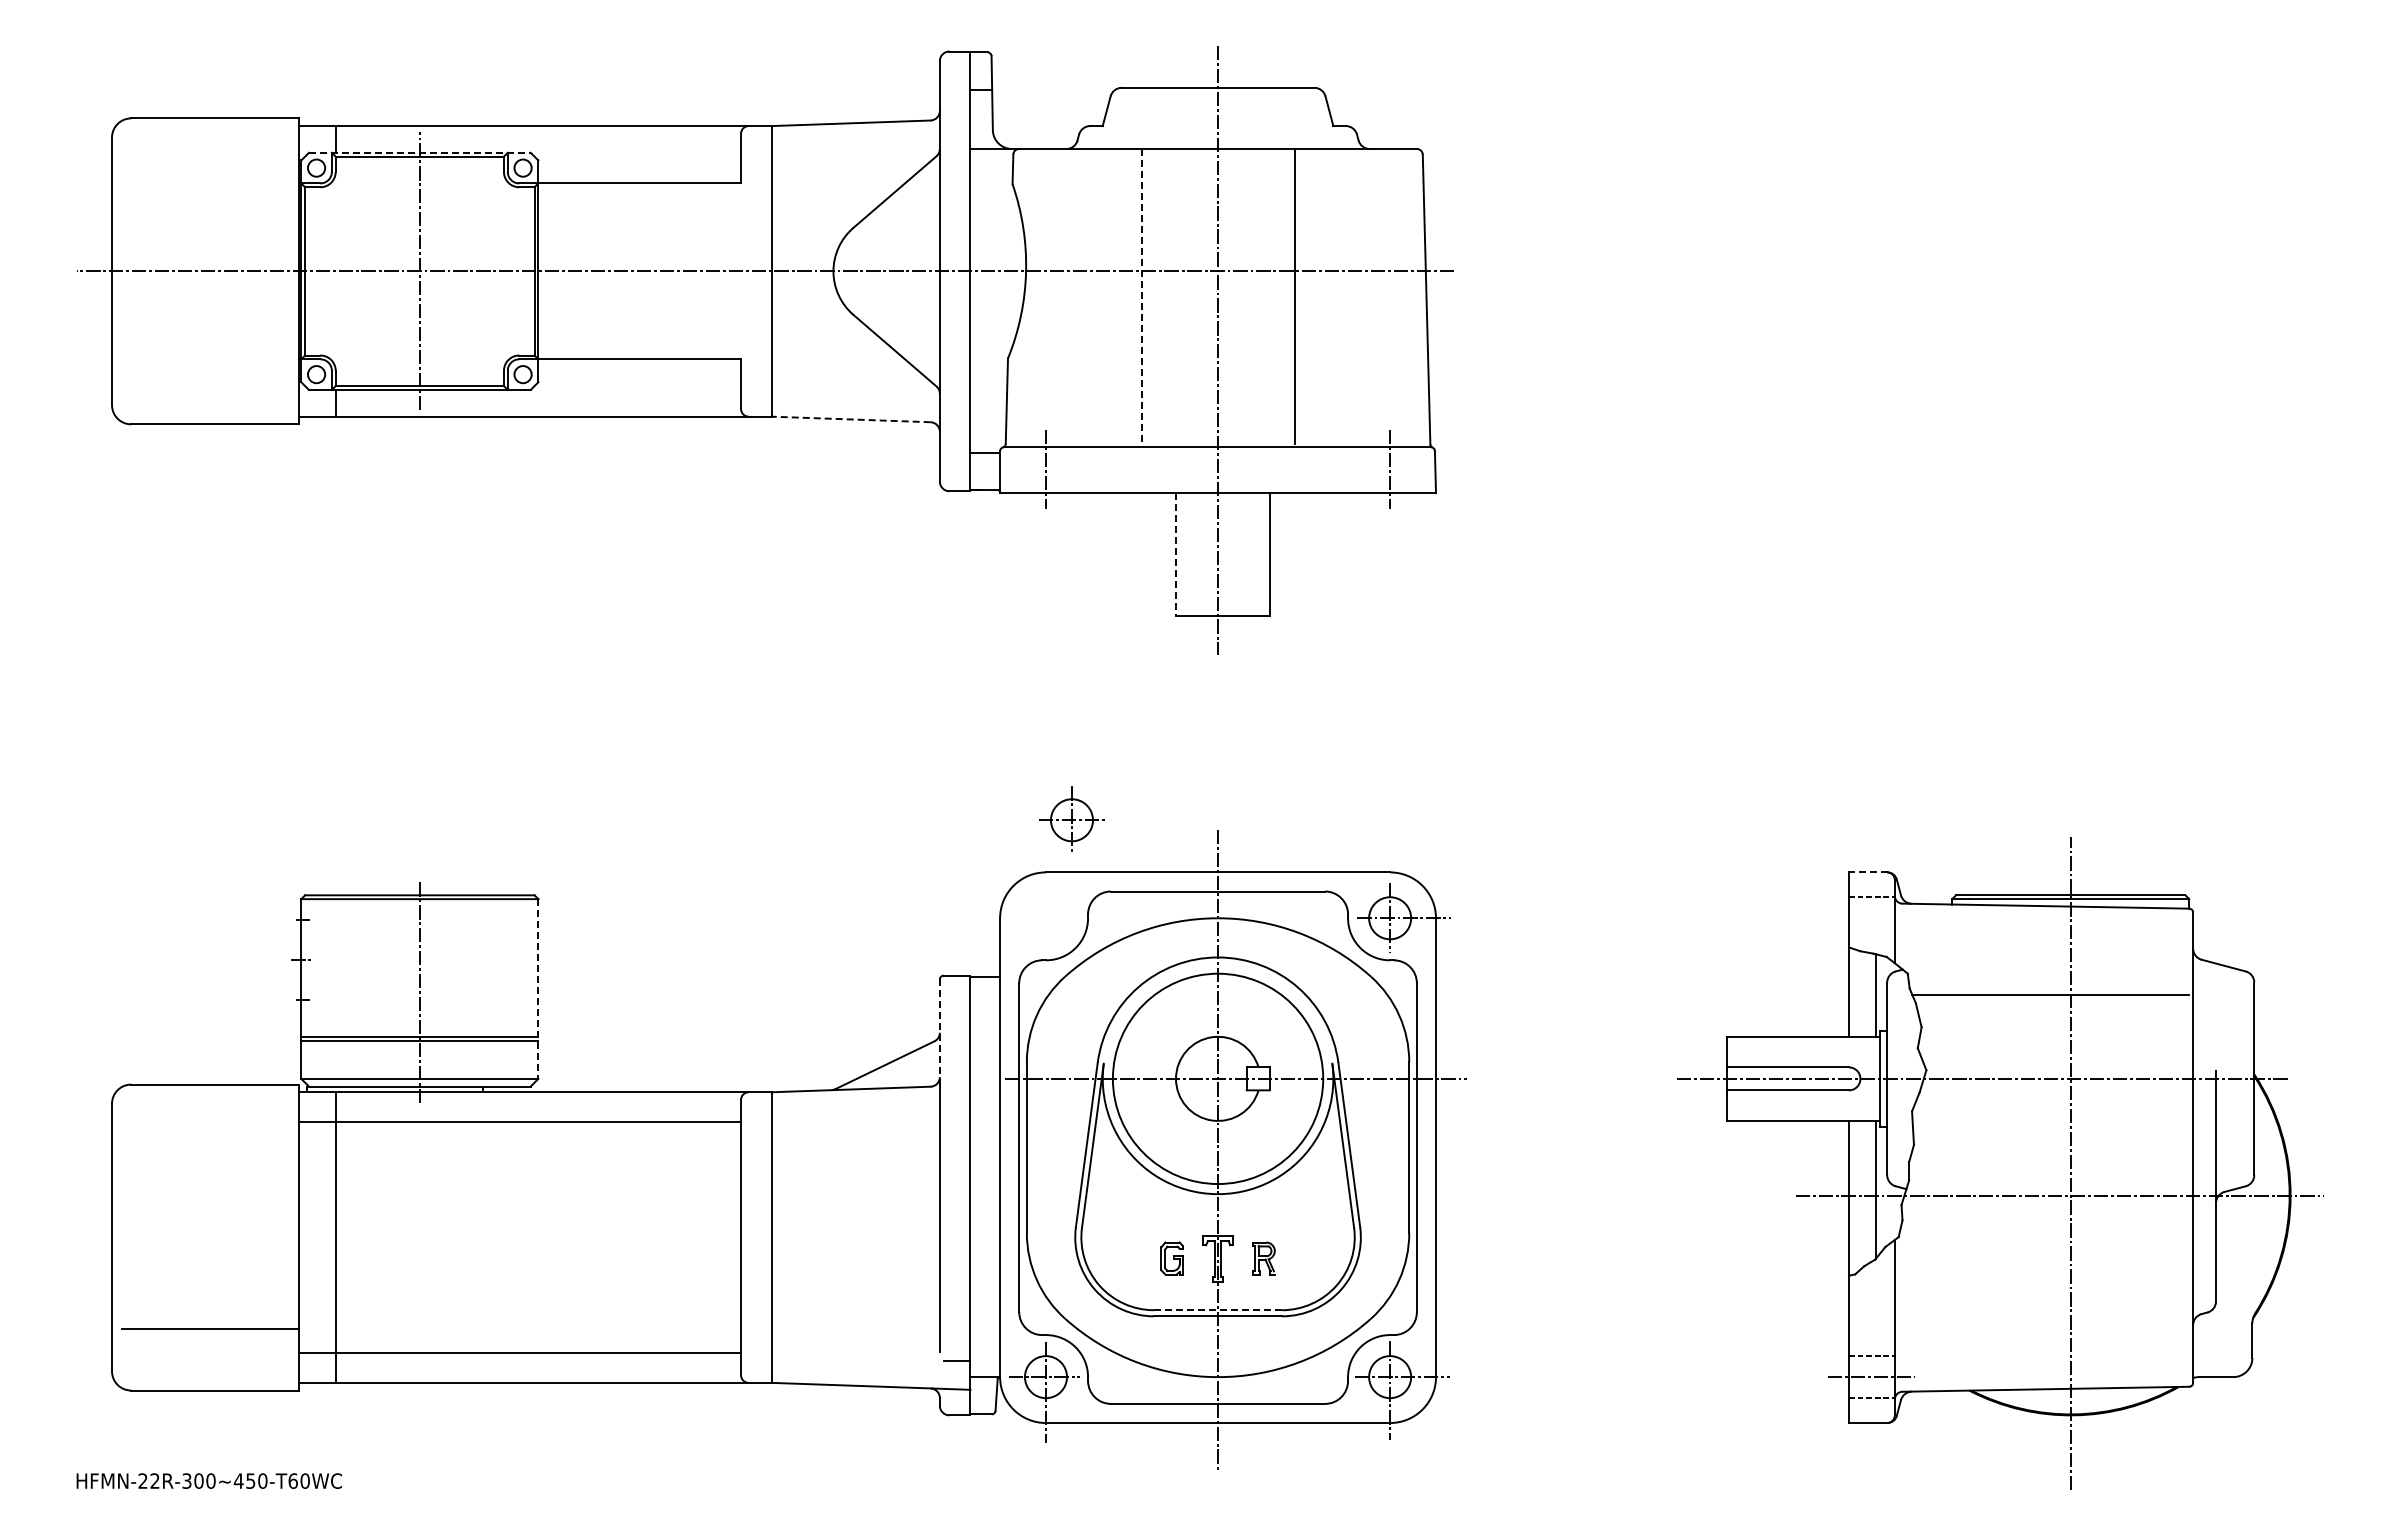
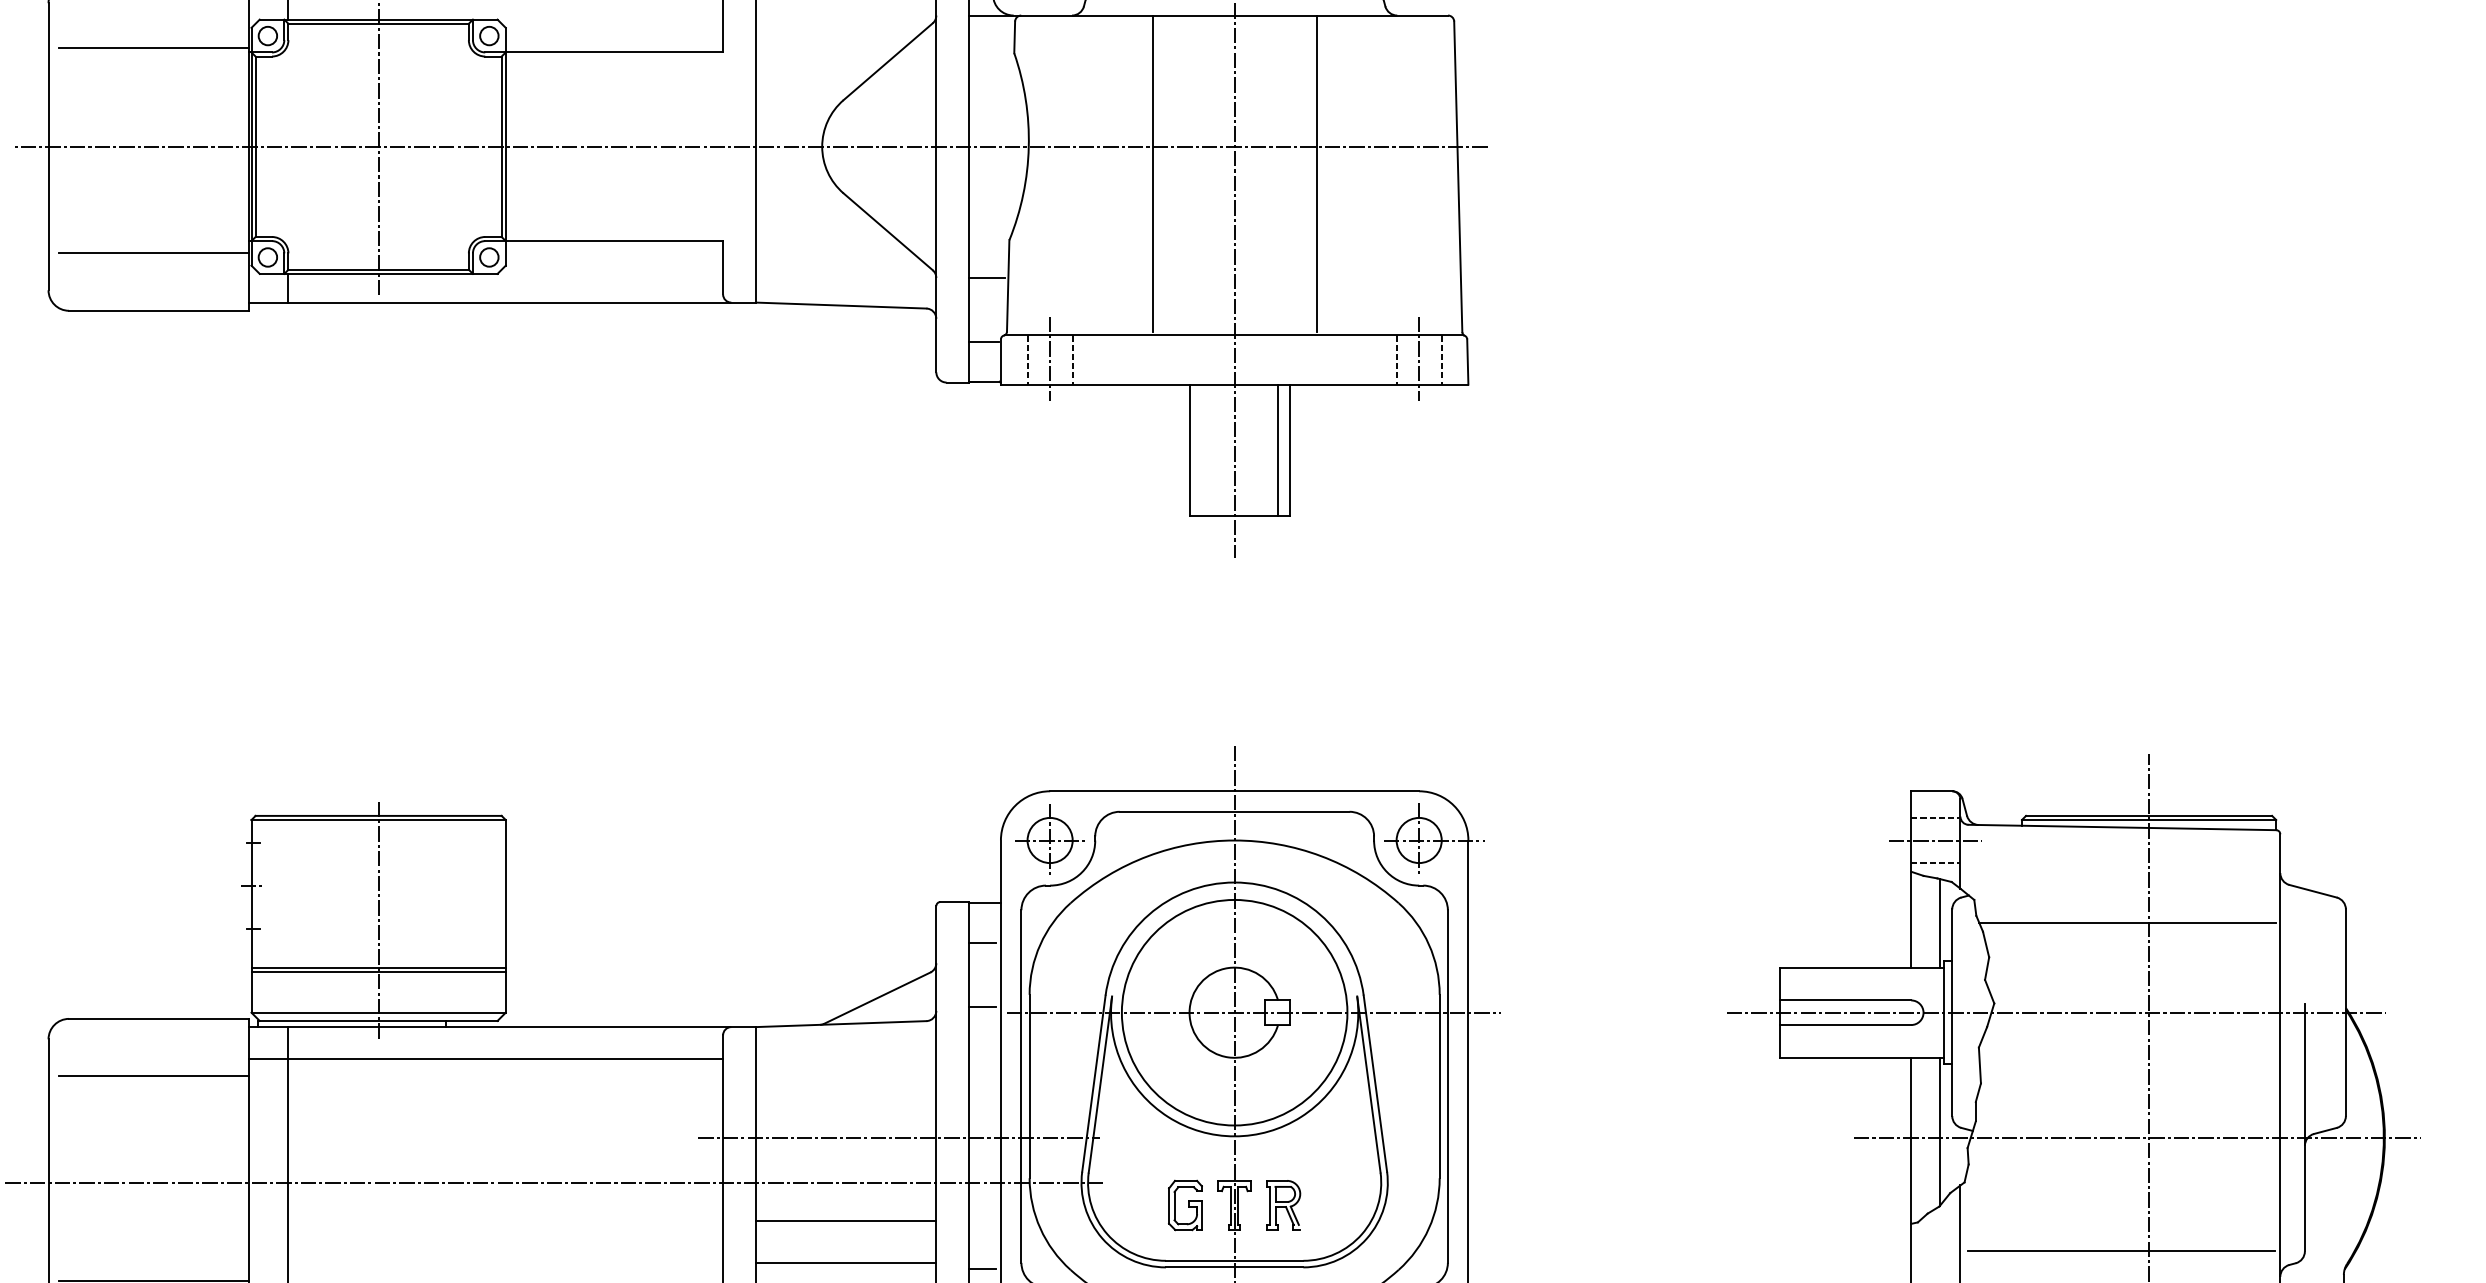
line: (419, 152) -> (378, 19), dashed -> solid
line: (210, 179) -> (154, 48), added
line: (1141, 296) -> (1152, 173), dashed -> solid
line: (210, 370) -> (154, 253), added
line: (986, 393) -> (986, 277), added
line: (851, 419) -> (841, 305), dashed -> solid
line: (1024, 470) -> (1027, 360), added
line: (1067, 470) -> (1073, 360), added
line: (1369, 470) -> (1397, 360), added
line: (1411, 470) -> (1442, 360), added
line: (1176, 554) -> (1190, 450), dashed -> solid
line: (1258, 554) -> (1278, 450), added
part: (1071, 818) -> (1049, 838), moved
line: (1867, 872) -> (1931, 791), dashed -> solid
line: (1870, 918) -> (1934, 840), added
line: (1871, 939) -> (1935, 863), added
line: (538, 989) -> (505, 916), dashed -> solid
line: (982, 1013) -> (982, 942), added
line: (939, 1031) -> (935, 961), dashed -> solid
line: (982, 1073) -> (982, 1006), added
line: (210, 1138) -> (154, 1076), added
line: (904, 1195) -> (898, 1137), added
line: (583, 1237) -> (554, 1182), added
part: (1171, 1258) -> (1184, 1205), size x1.43
part: (1264, 1258) -> (1284, 1205), size x1.43
line: (855, 1273) -> (845, 1221), added
line: (2044, 1300) -> (2120, 1250), added
line: (1218, 1310) -> (1235, 1261), dashed -> solid
line: (855, 1312) -> (845, 1263), added
line: (982, 1317) -> (982, 1268), added

